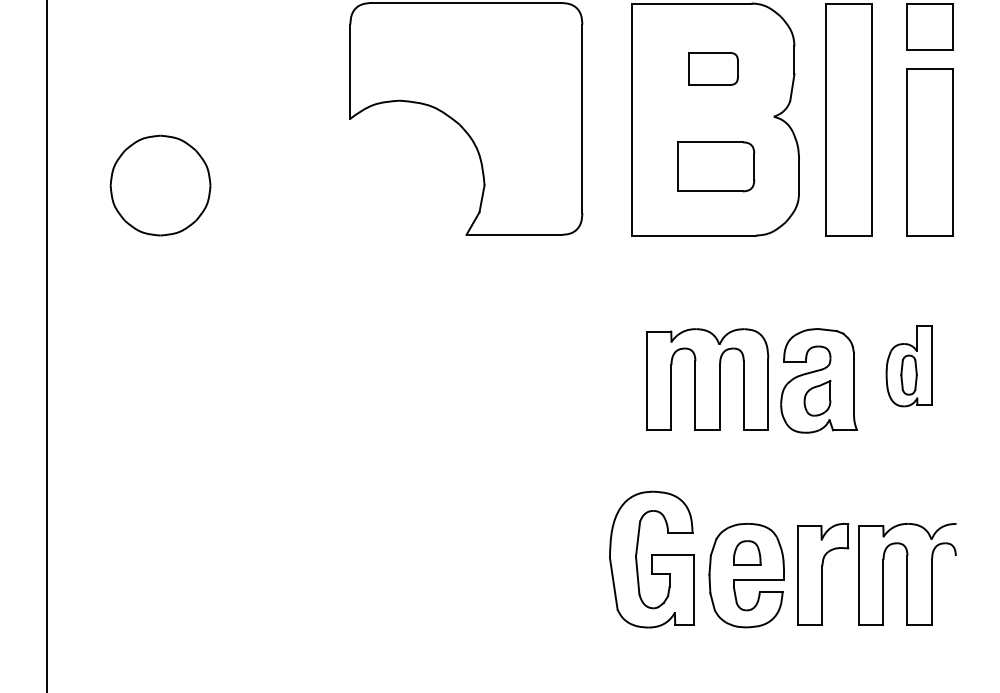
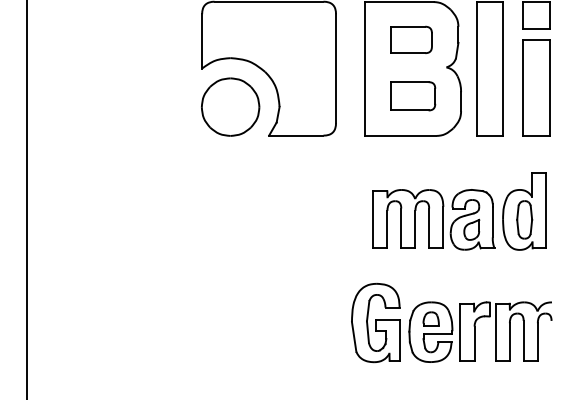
part: (713, 68) -> (411, 39), size x1.43
part: (160, 184) -> (230, 106), moved
part: (908, 366) -> (524, 211), size x1.67

